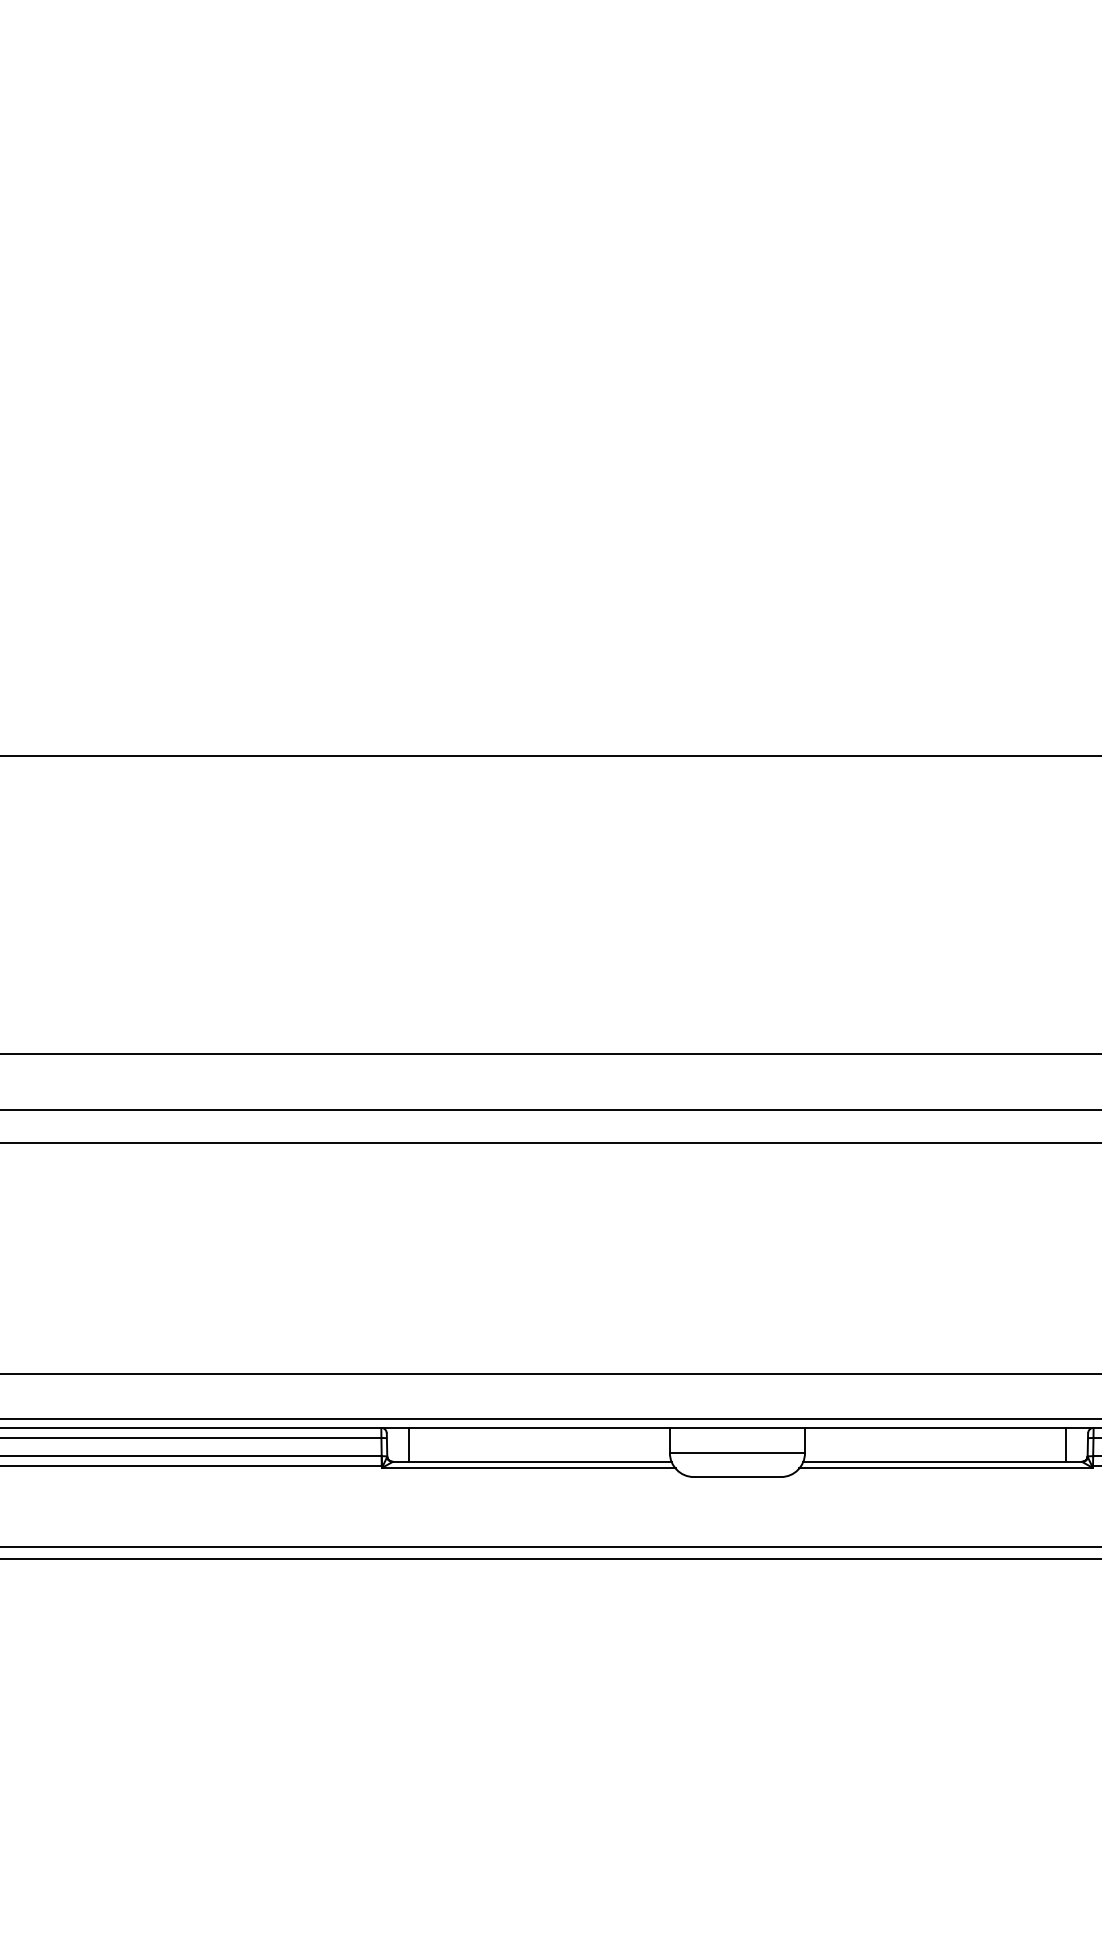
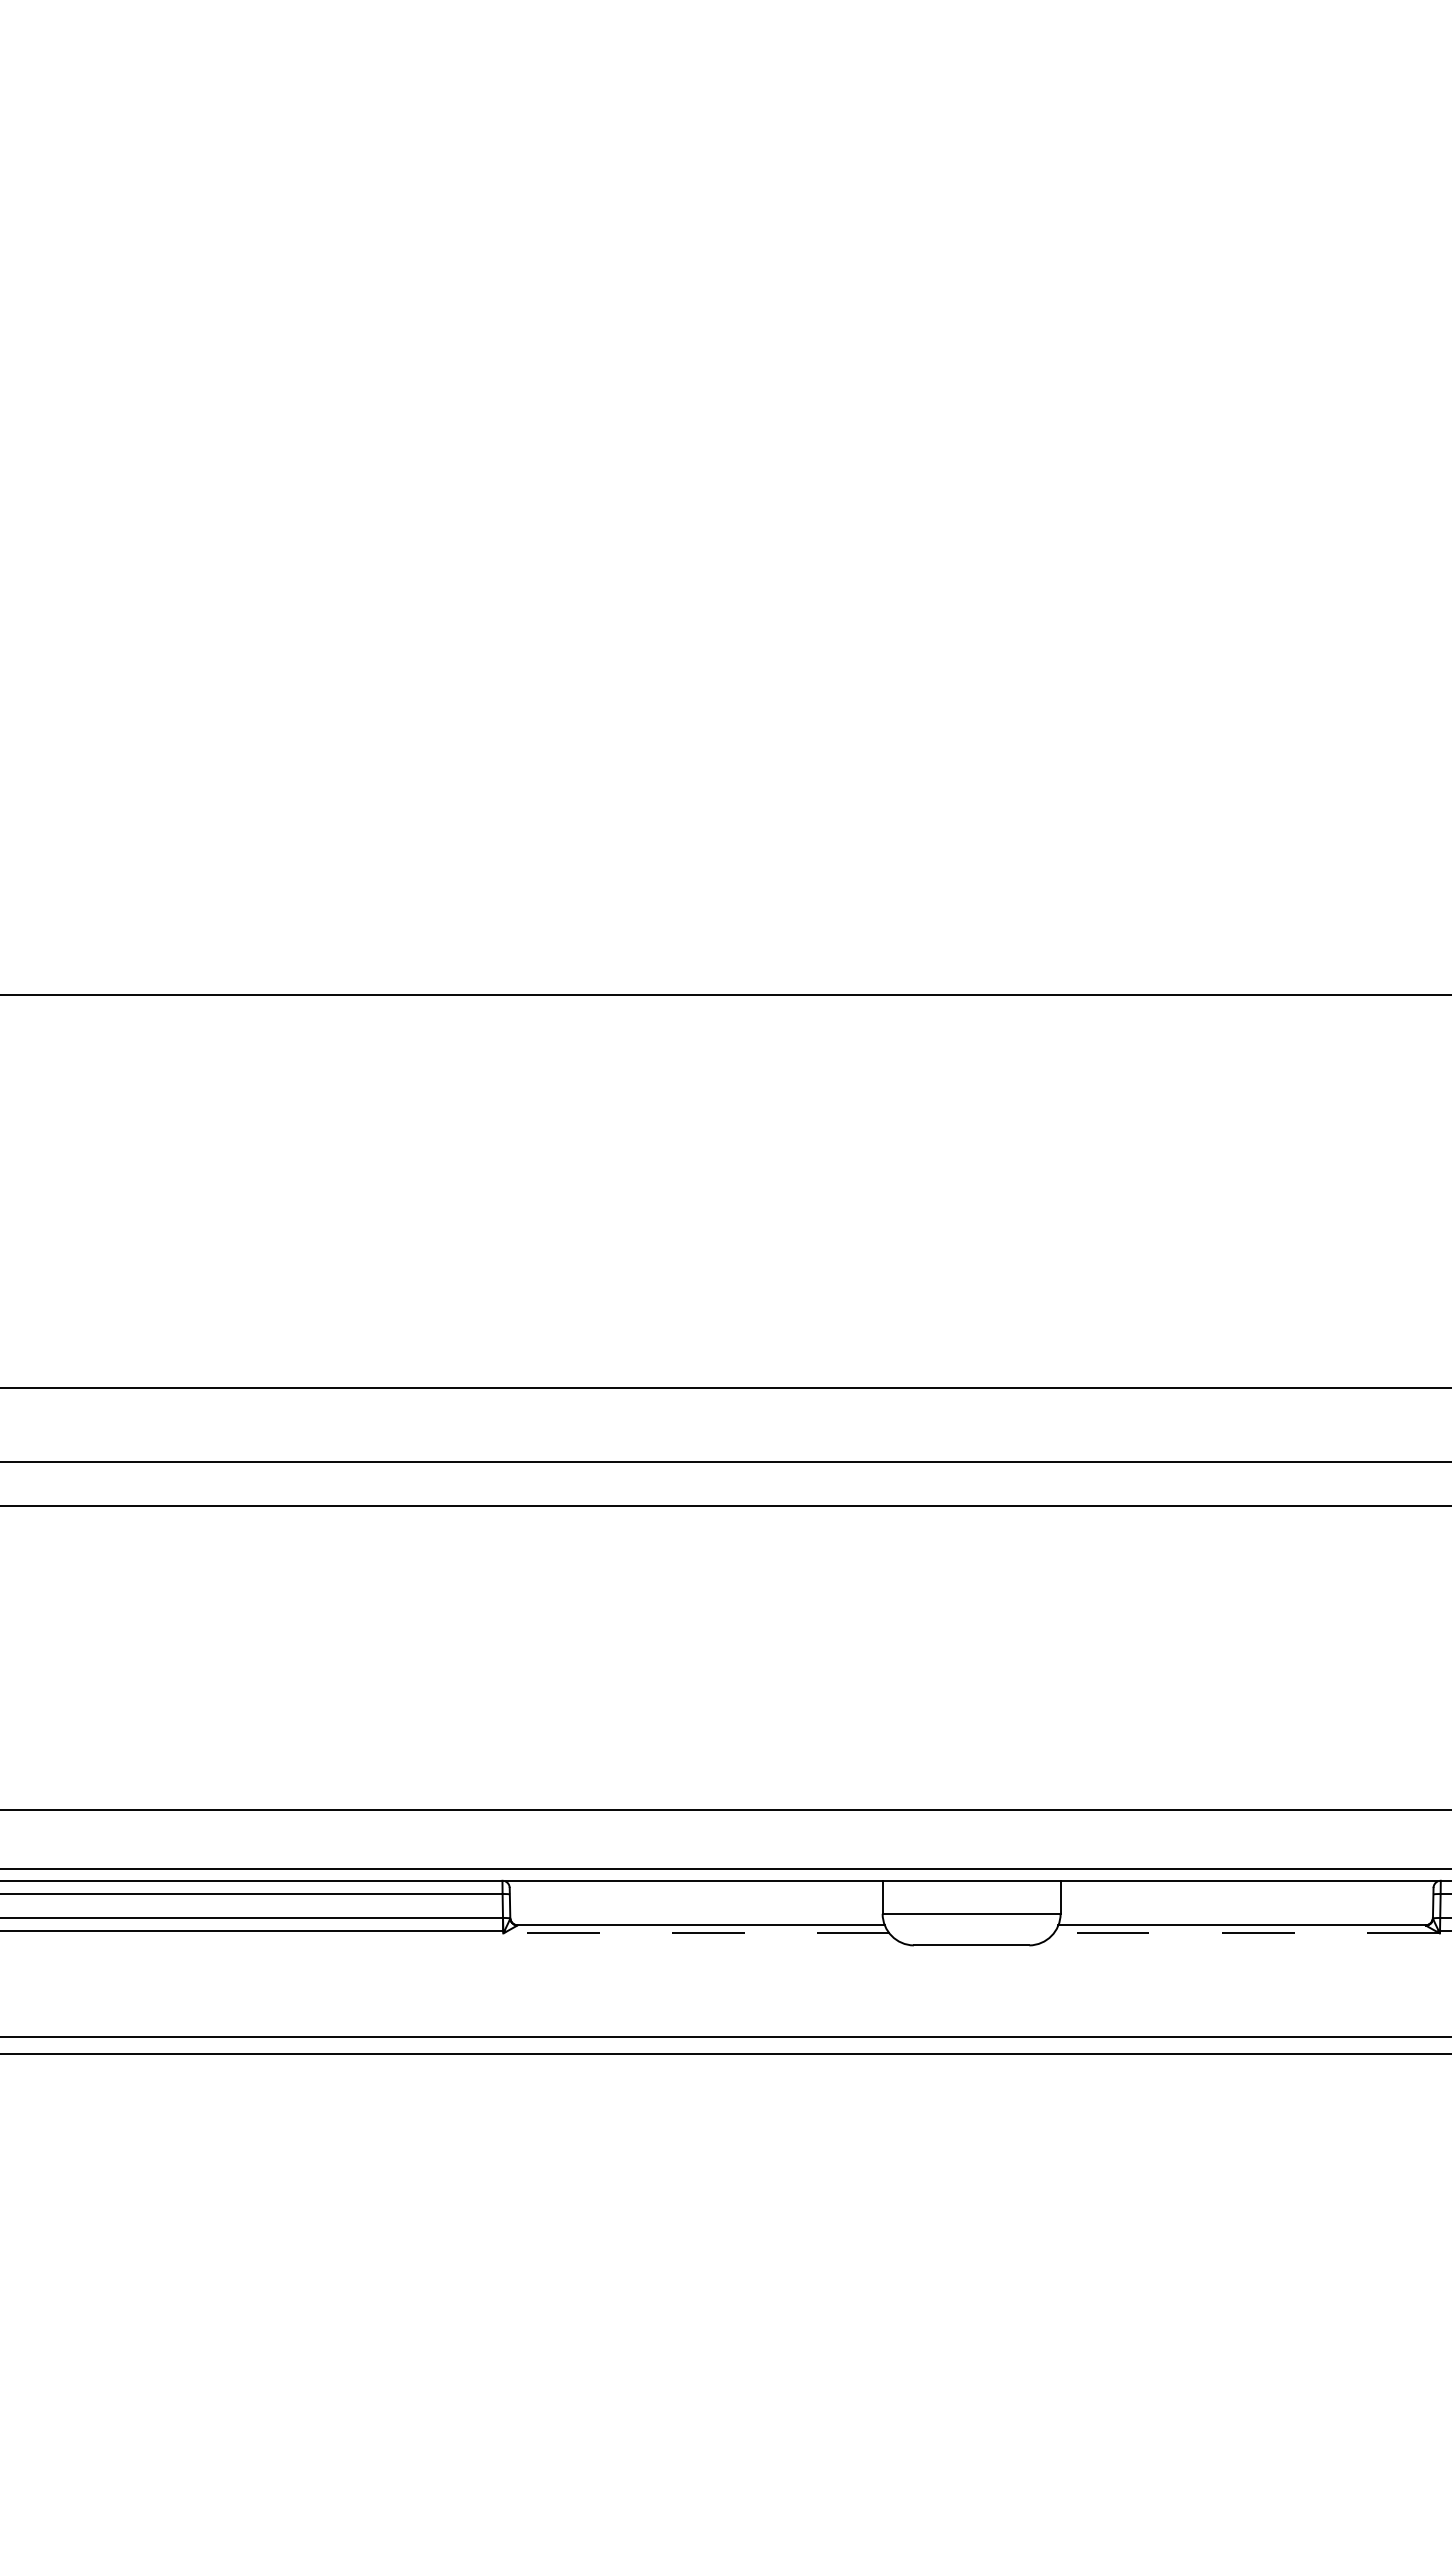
line: (409, 1444) -> (539, 1902), removed
line: (1065, 1444) -> (1403, 1902), removed
line: (528, 1467) -> (696, 1933), solid -> dashed
line: (946, 1467) -> (1246, 1933), solid -> dashed

